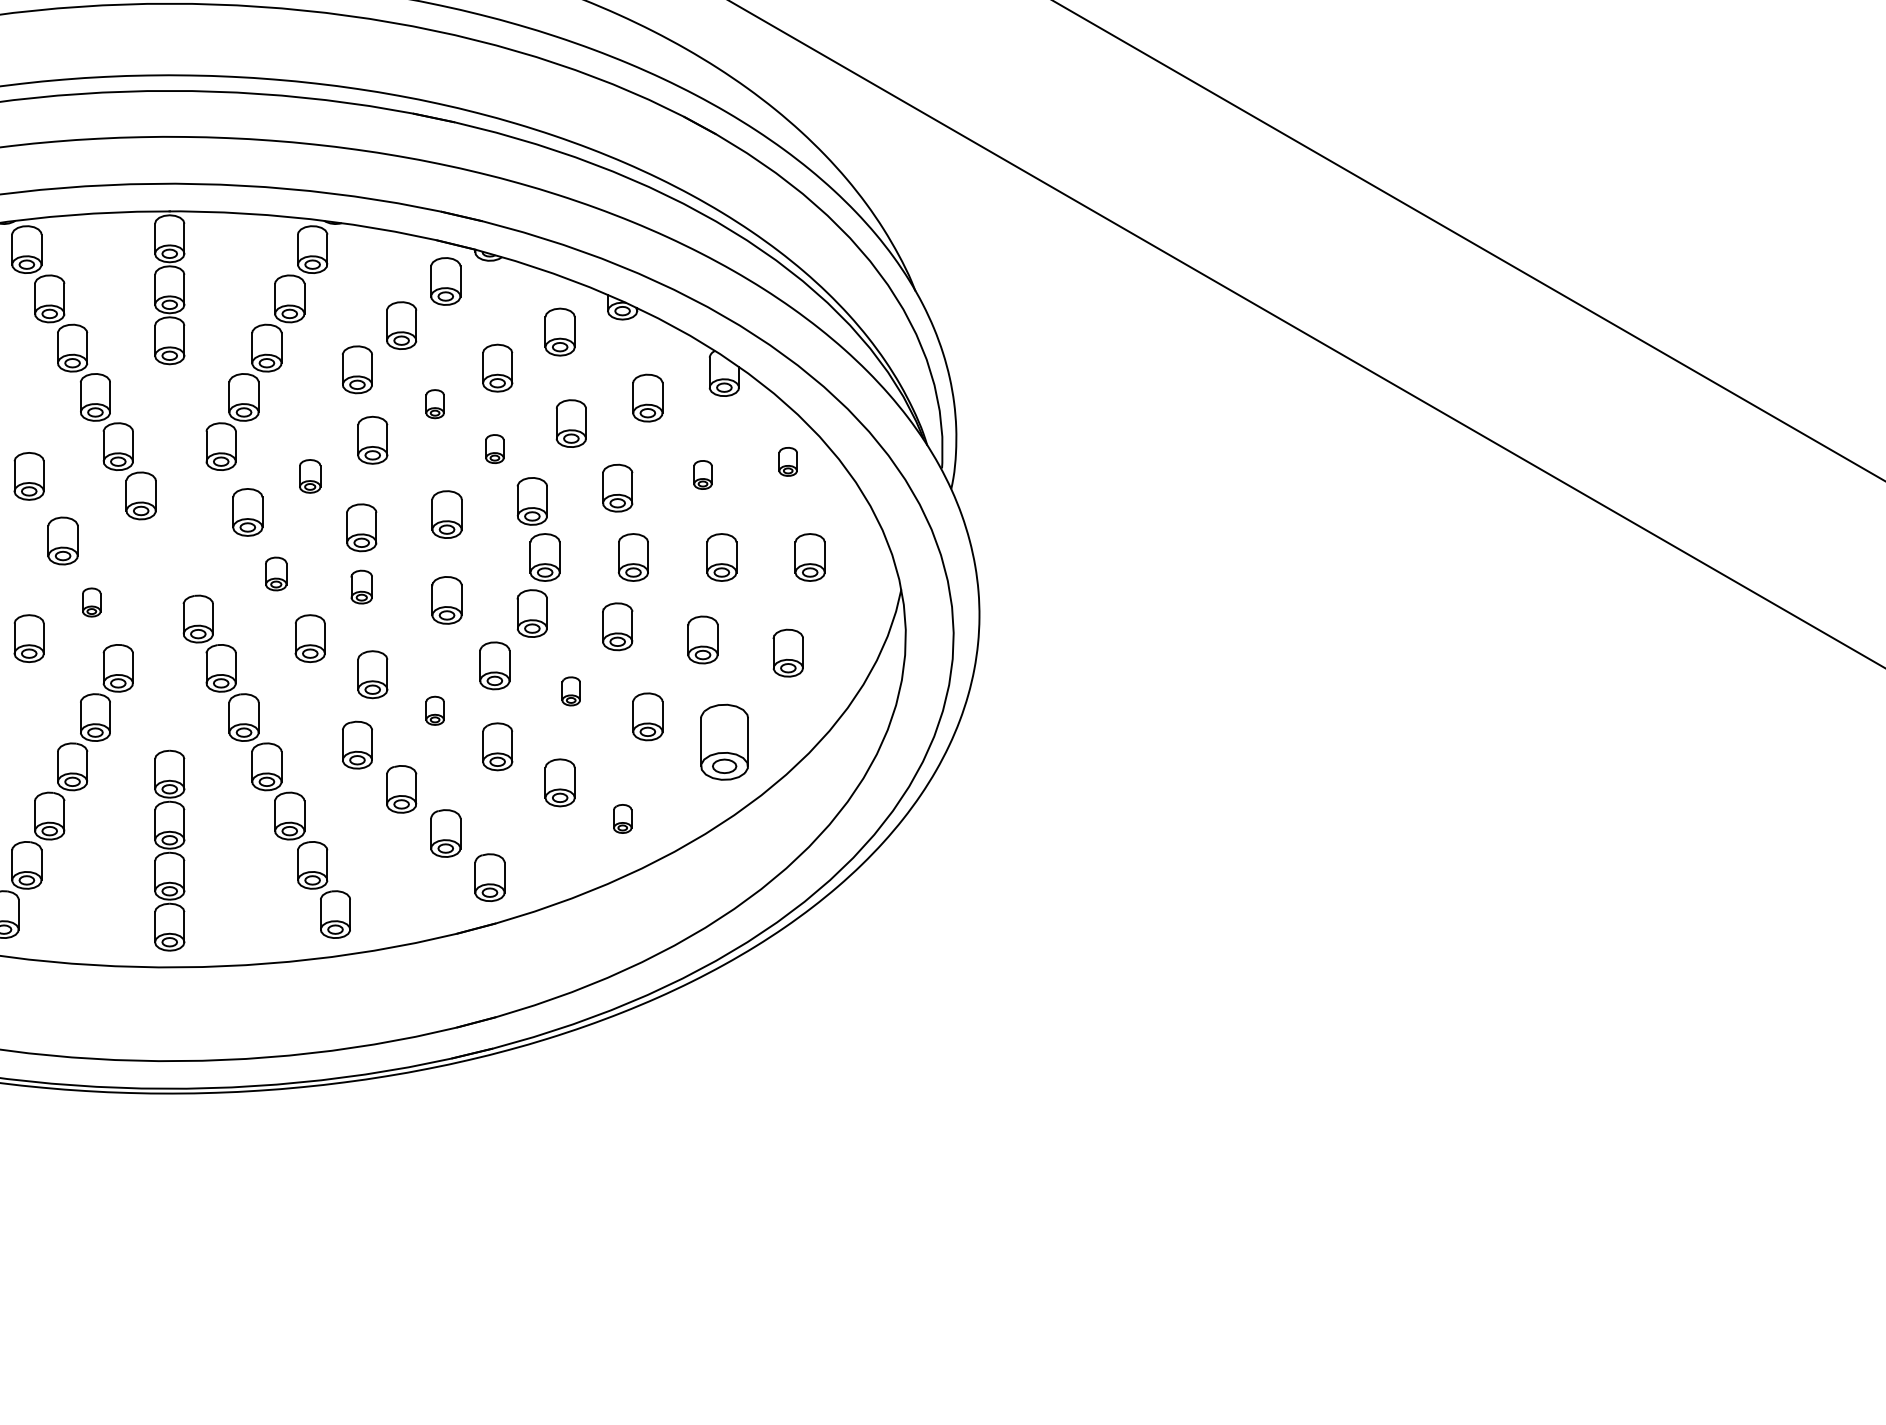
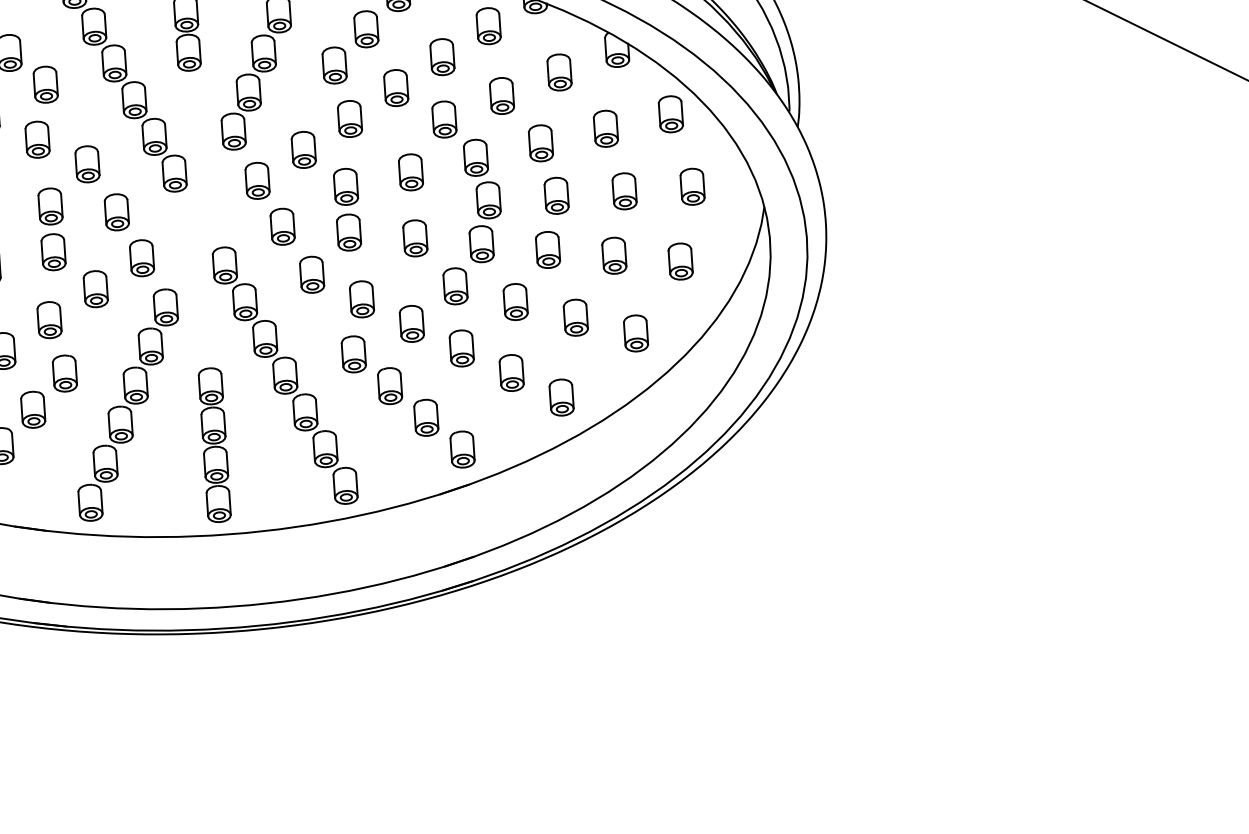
part: (434, 403) -> (395, 87), size x1.67
part: (494, 448) -> (444, 119), size x1.67
part: (787, 461) -> (670, 114), size x1.67
part: (702, 474) -> (605, 128), size x1.67
part: (309, 476) -> (303, 150), size x1.43
part: (275, 573) -> (281, 226), size x1.43
part: (361, 586) -> (348, 232), size x1.43
part: (91, 602) -> (141, 258), size x1.67
part: (570, 691) -> (515, 302), size x1.67
part: (434, 710) -> (411, 323), size x1.67
part: (723, 742) -> (635, 333), size x0.62
part: (622, 818) -> (561, 397), size x1.67

